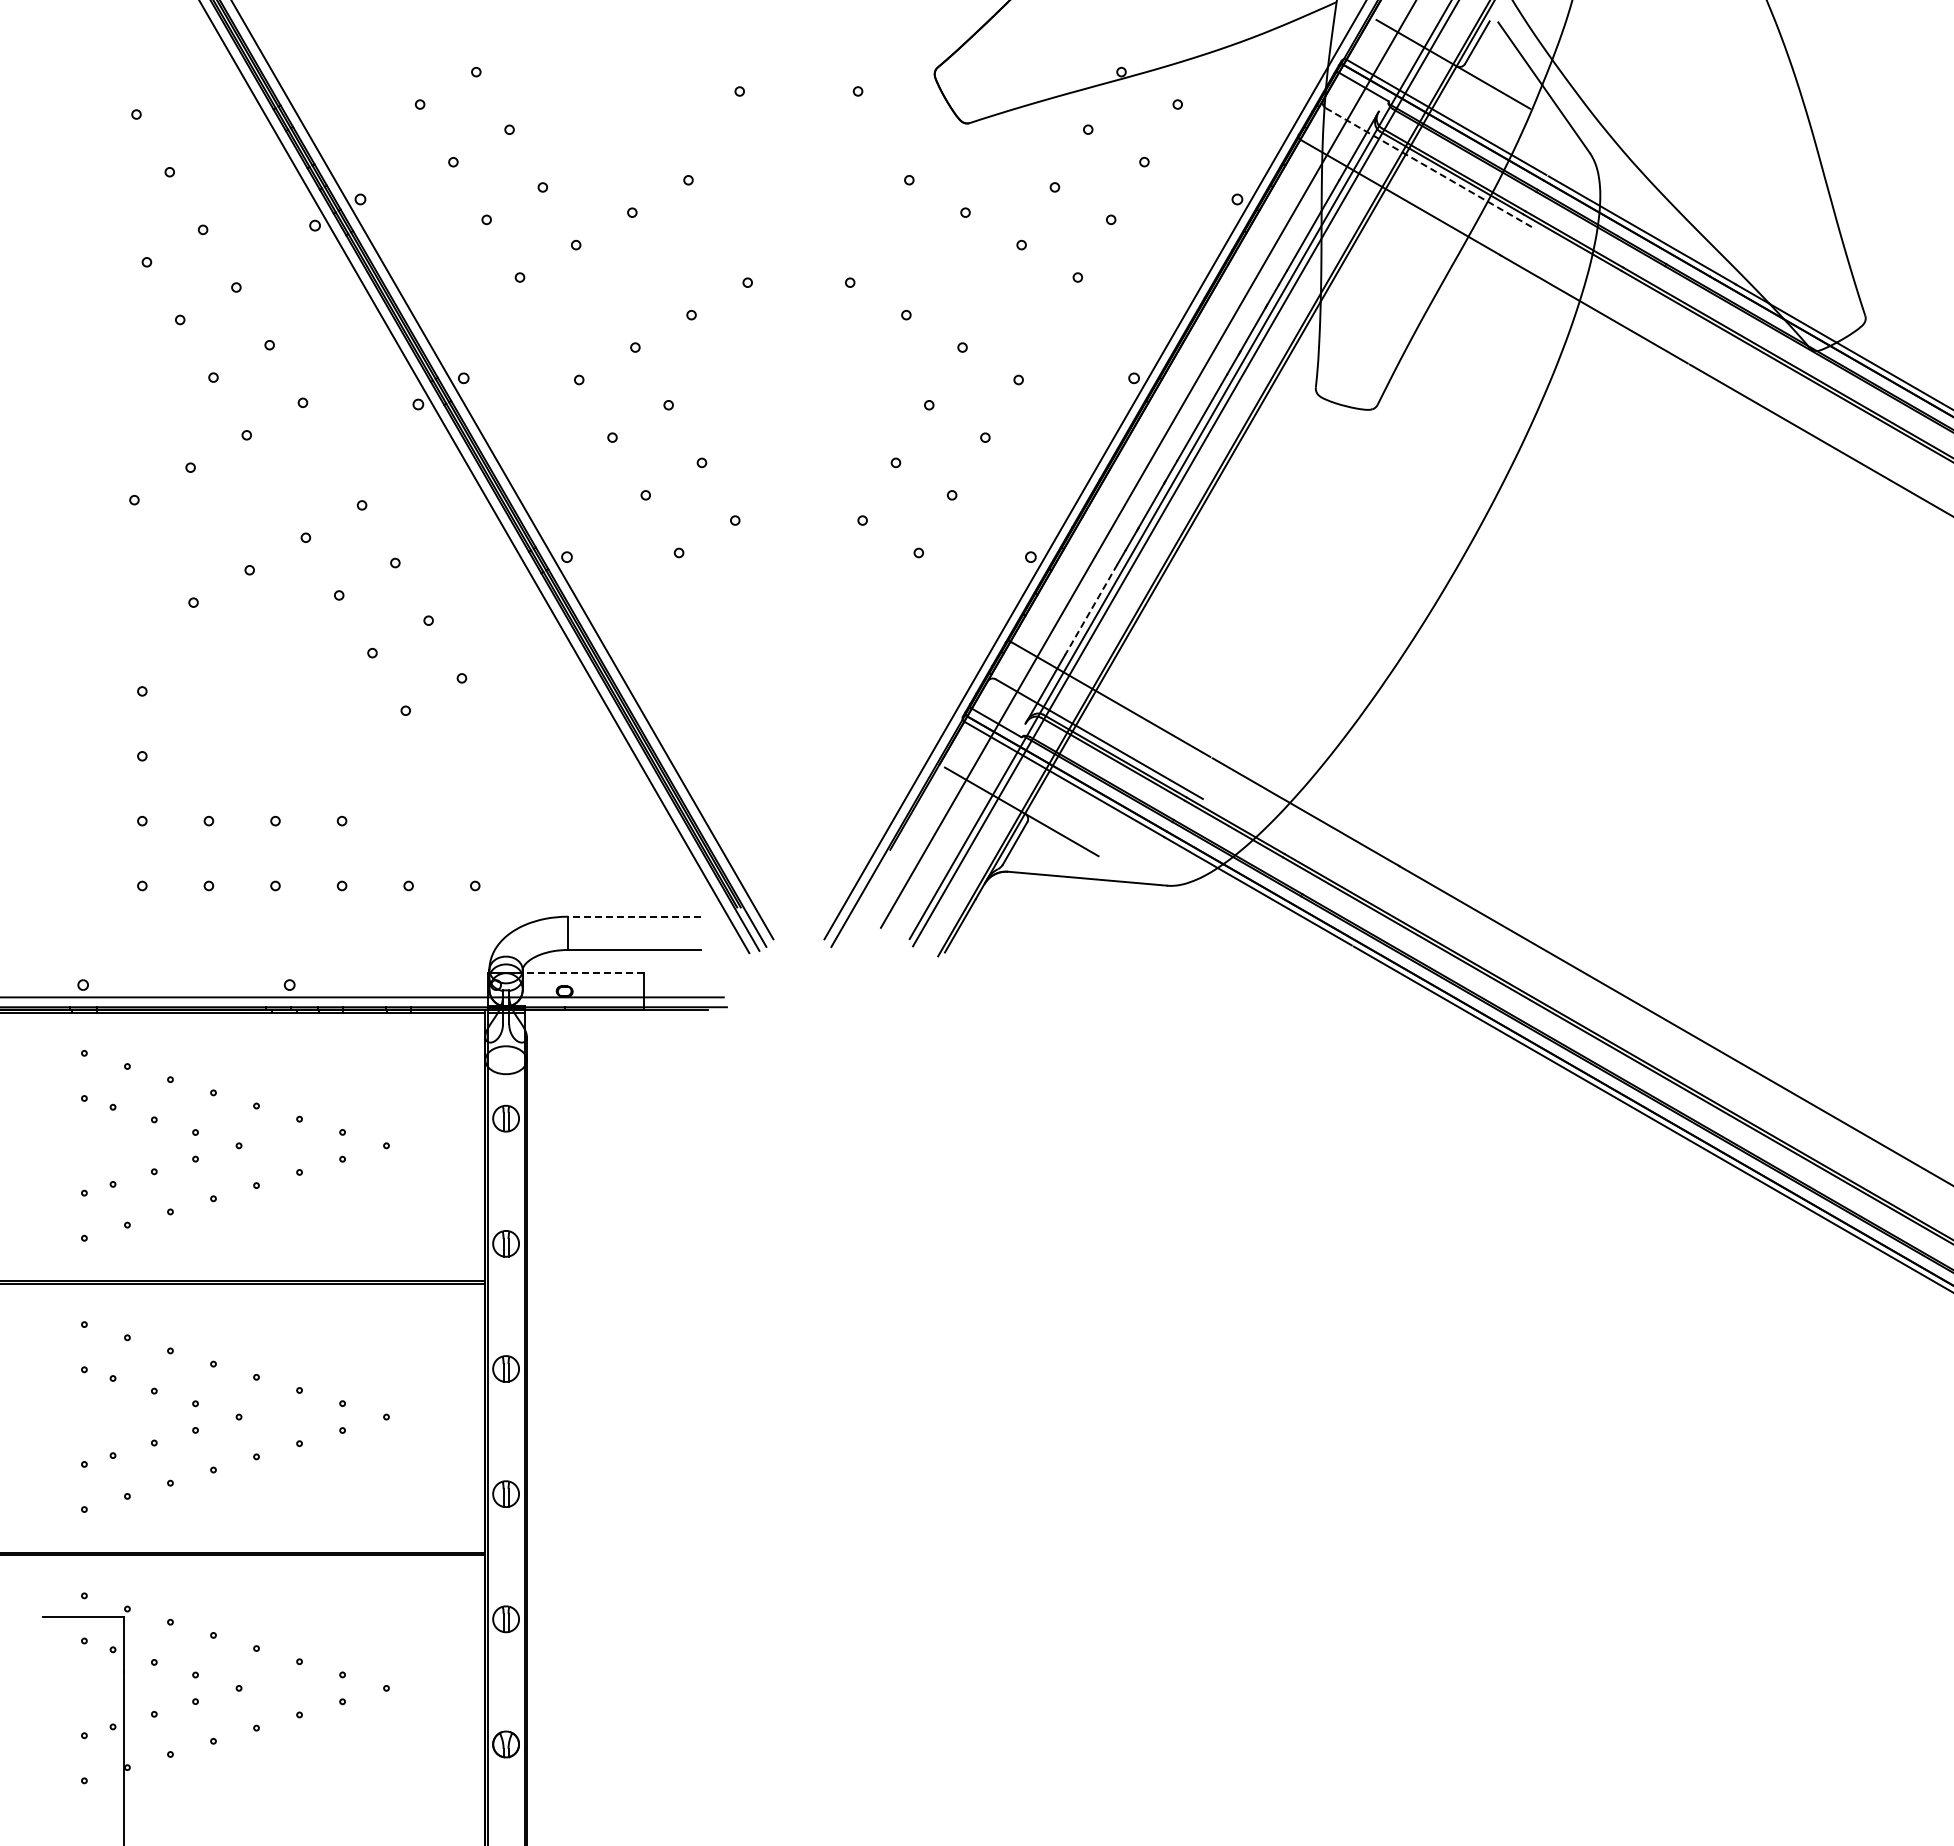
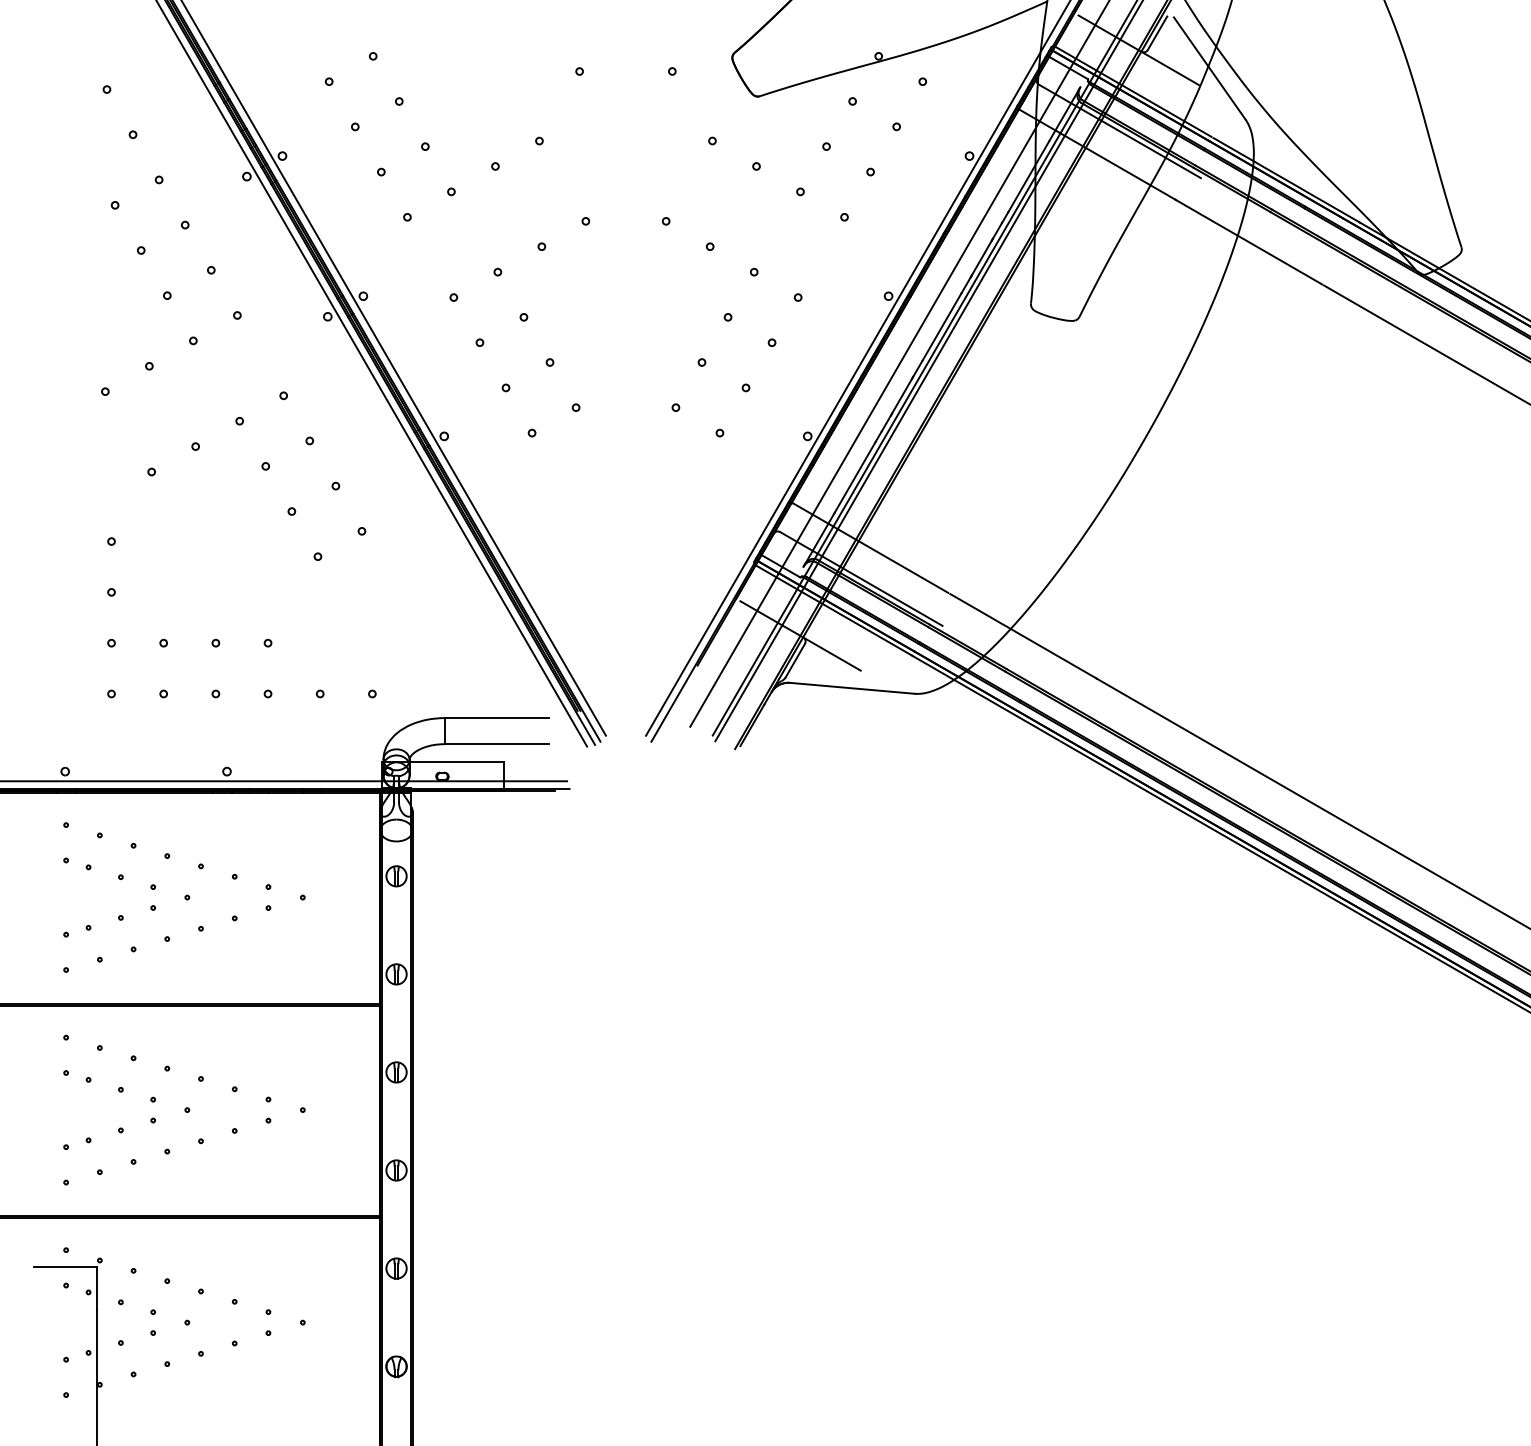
line: (1429, 167) -> (1120, 131), dashed -> solid
line: (1091, 610) -> (855, 478), dashed -> solid
line: (634, 916) -> (497, 717), dashed -> solid
line: (582, 973) -> (456, 762), dashed -> solid

